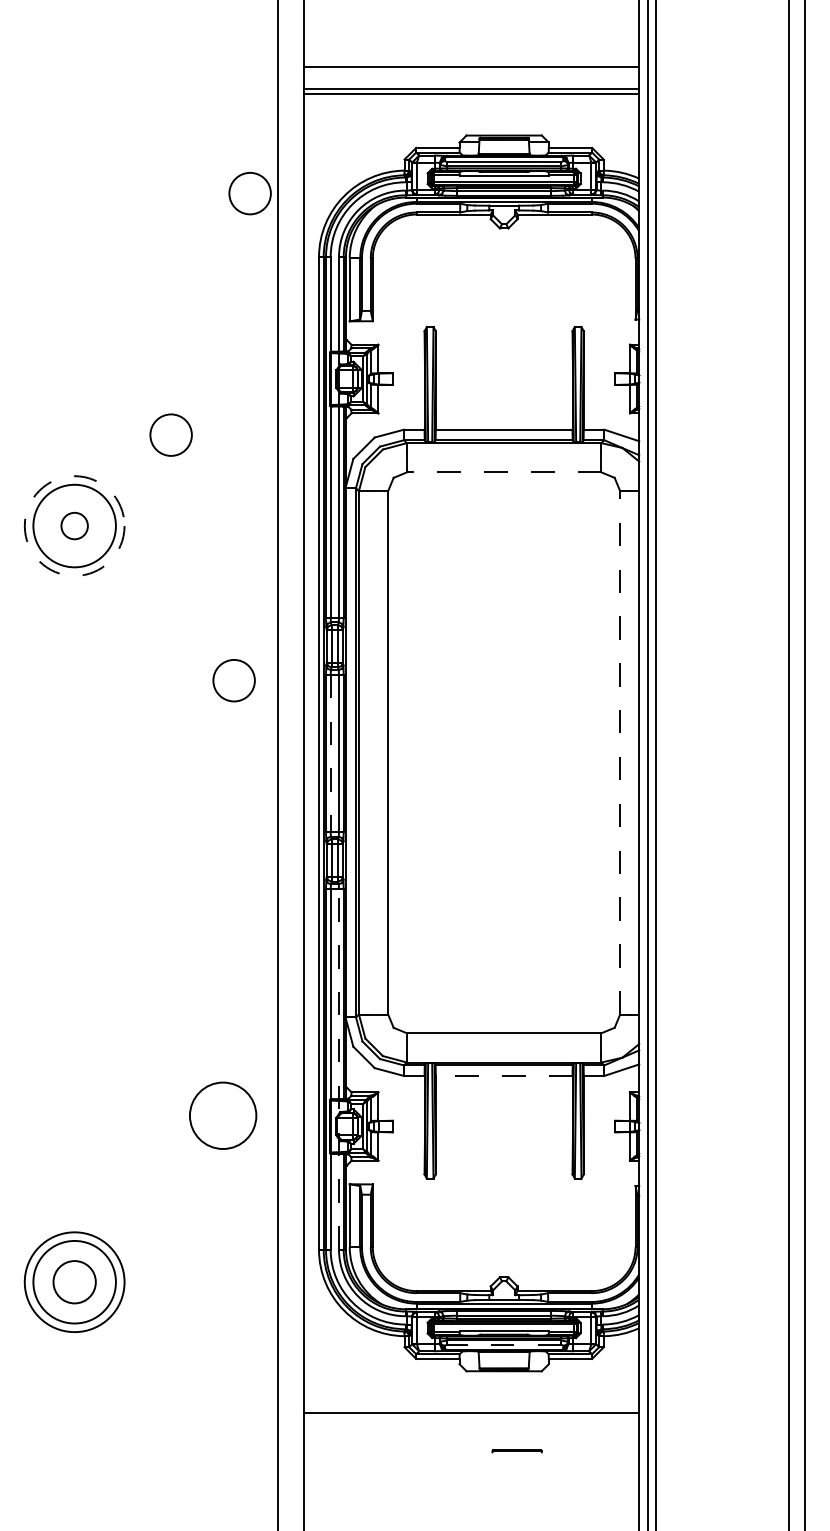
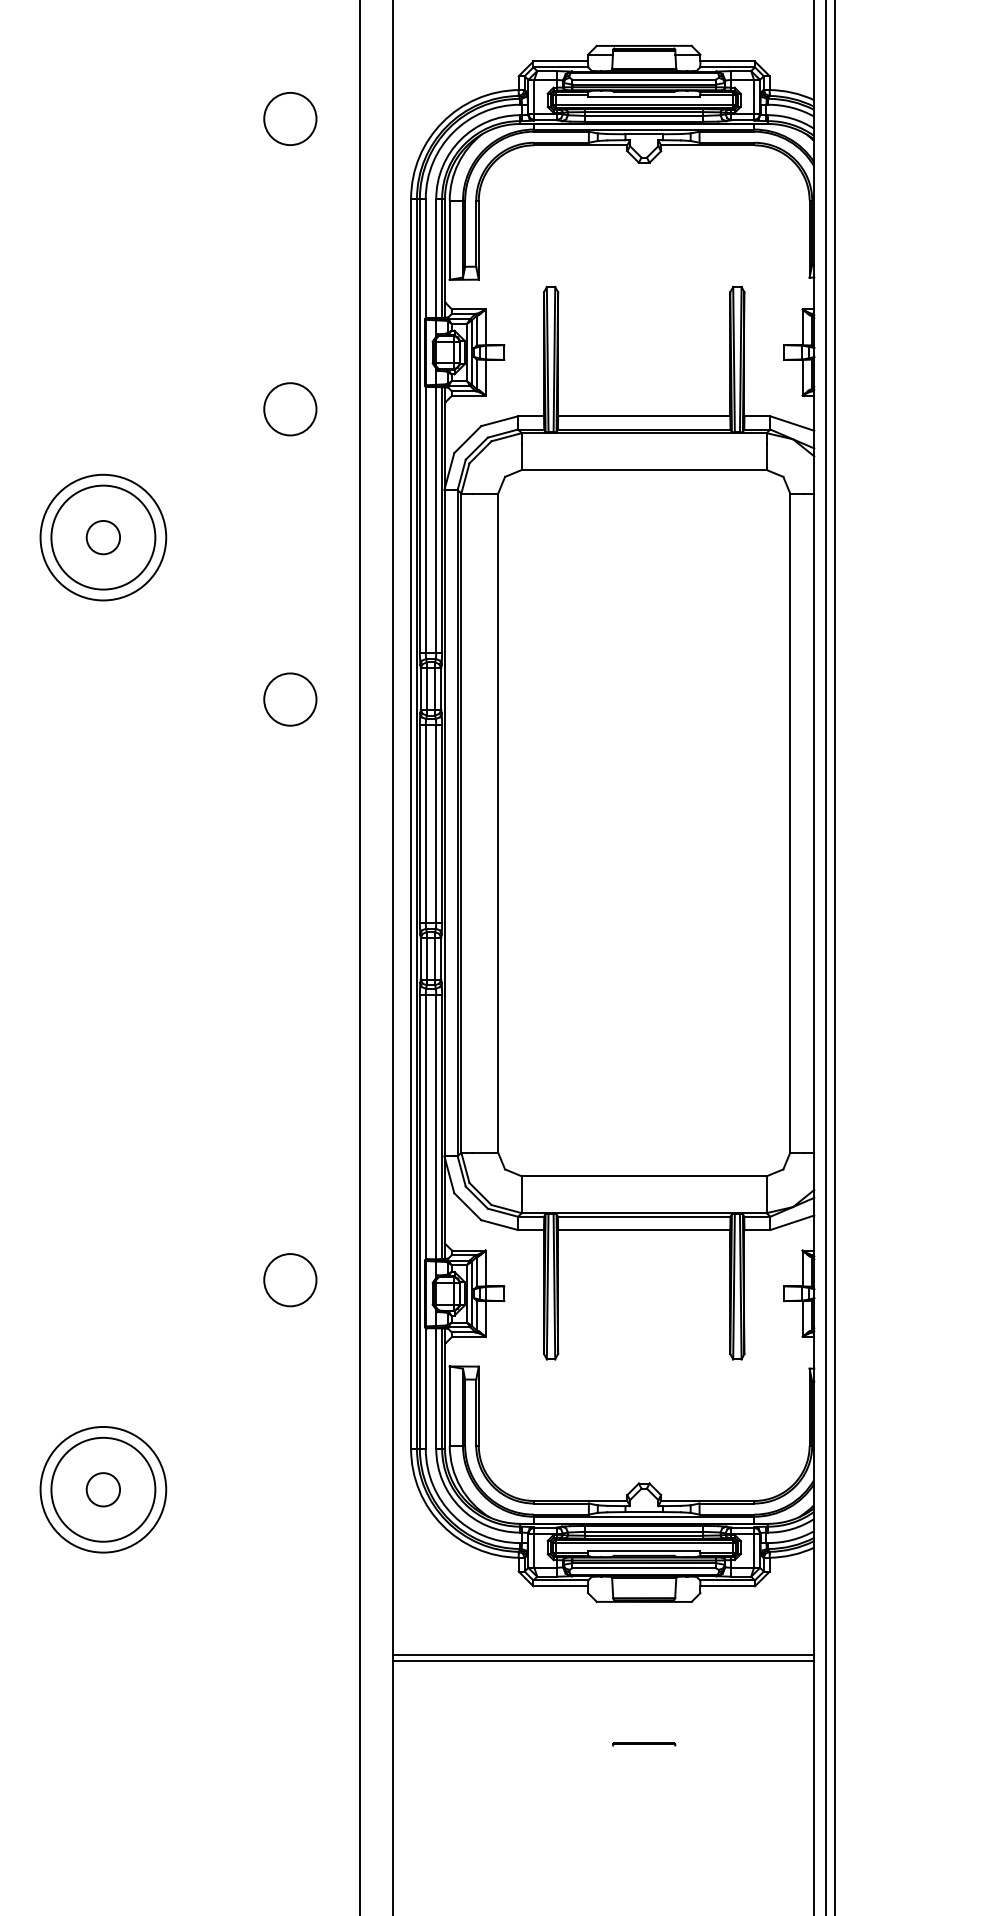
circle: (249, 193) -> (289, 118), moved
circle: (170, 434) -> (289, 408), moved
line: (503, 472) -> (643, 470), dashed -> solid
circle: (74, 525) -> (103, 536), dashed -> solid
circle: (233, 680) -> (289, 699), moved
line: (620, 752) -> (790, 822), dashed -> solid
line: (330, 753) -> (425, 824), dashed -> solid
line: (339, 1068) -> (436, 1220), dashed -> solid
line: (503, 1075) -> (643, 1229), dashed -> solid
circle: (222, 1115) -> (289, 1279), size x0.62
circle: (74, 1282) -> (103, 1490), size x0.62
line: (503, 1344) -> (643, 1568), dashed -> solid
line: (471, 1417) -> (603, 1660), added
line: (516, 1451) -> (643, 1744), moved

